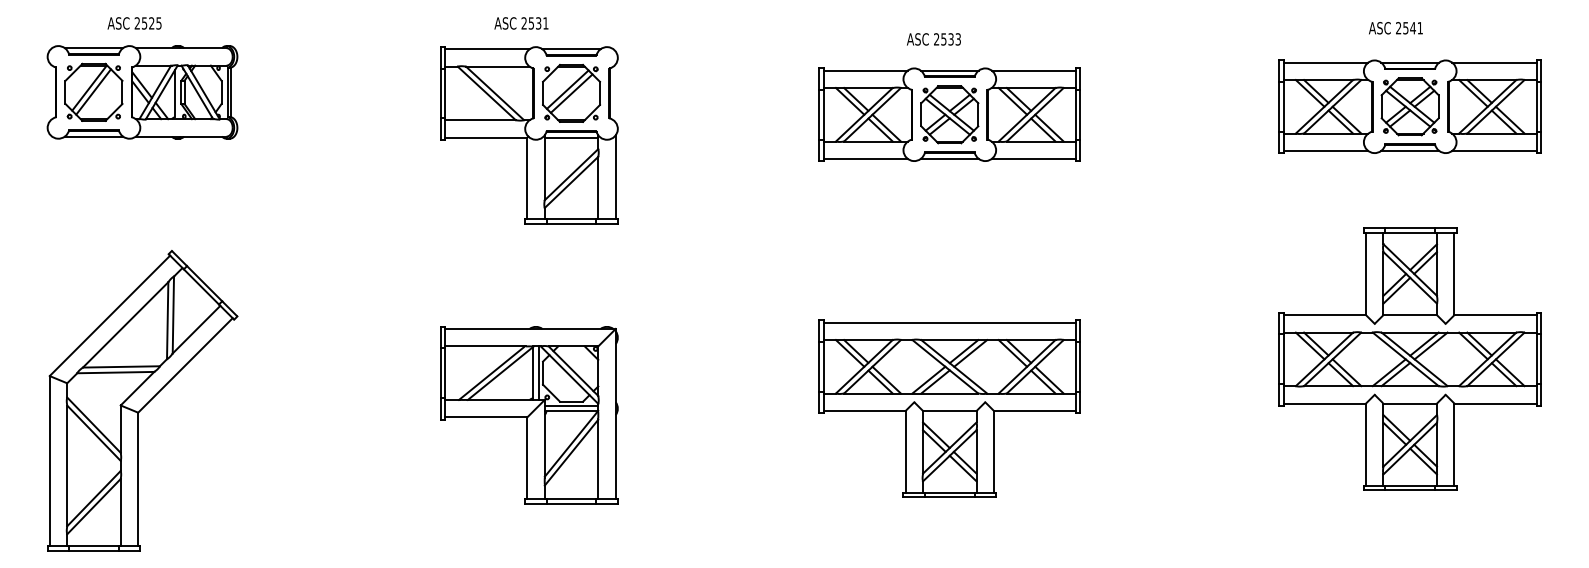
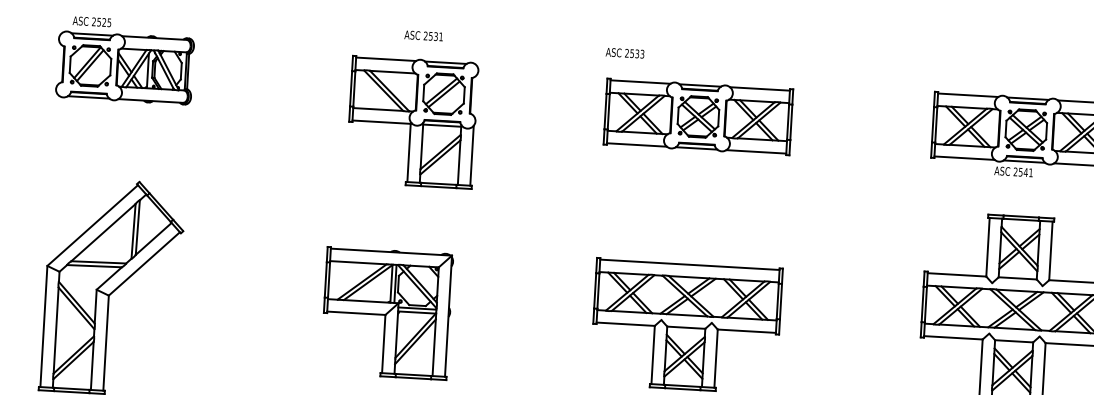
text: (134, 23) -> (91, 21), moved
text: (521, 23) -> (423, 35), moved
text: (1395, 28) -> (1013, 172), moved
text: (933, 39) -> (624, 53), moved
part: (529, 135) -> (412, 122), moved

